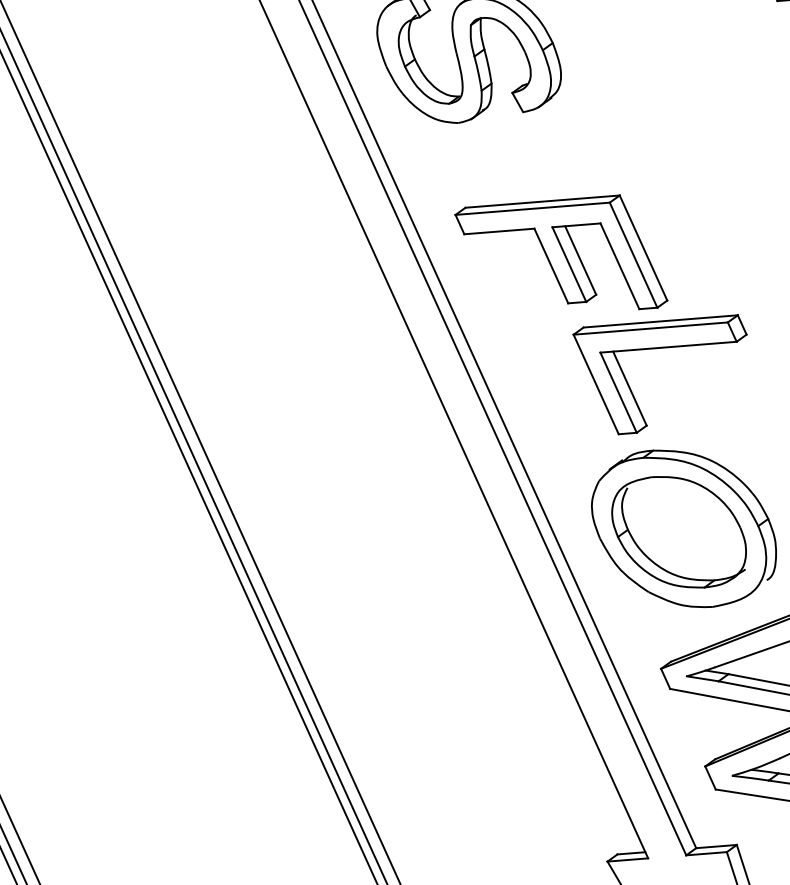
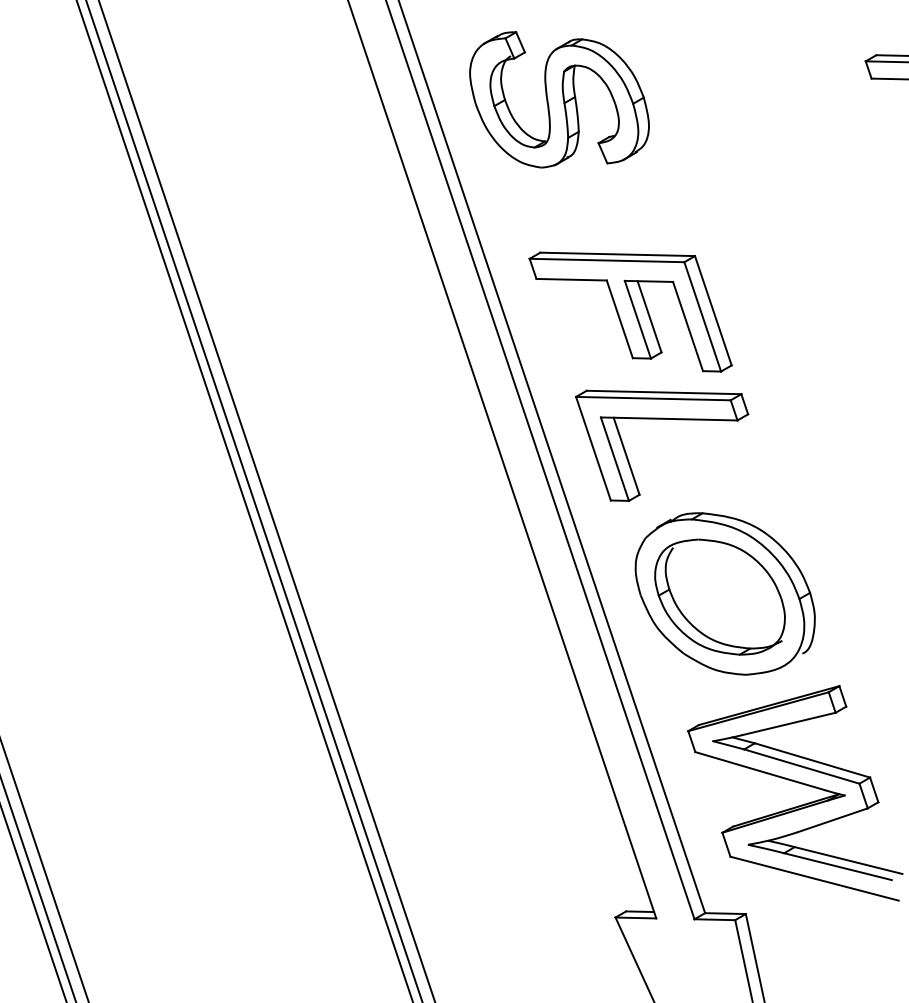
part: (661, 348) -> (662, 419), moved

